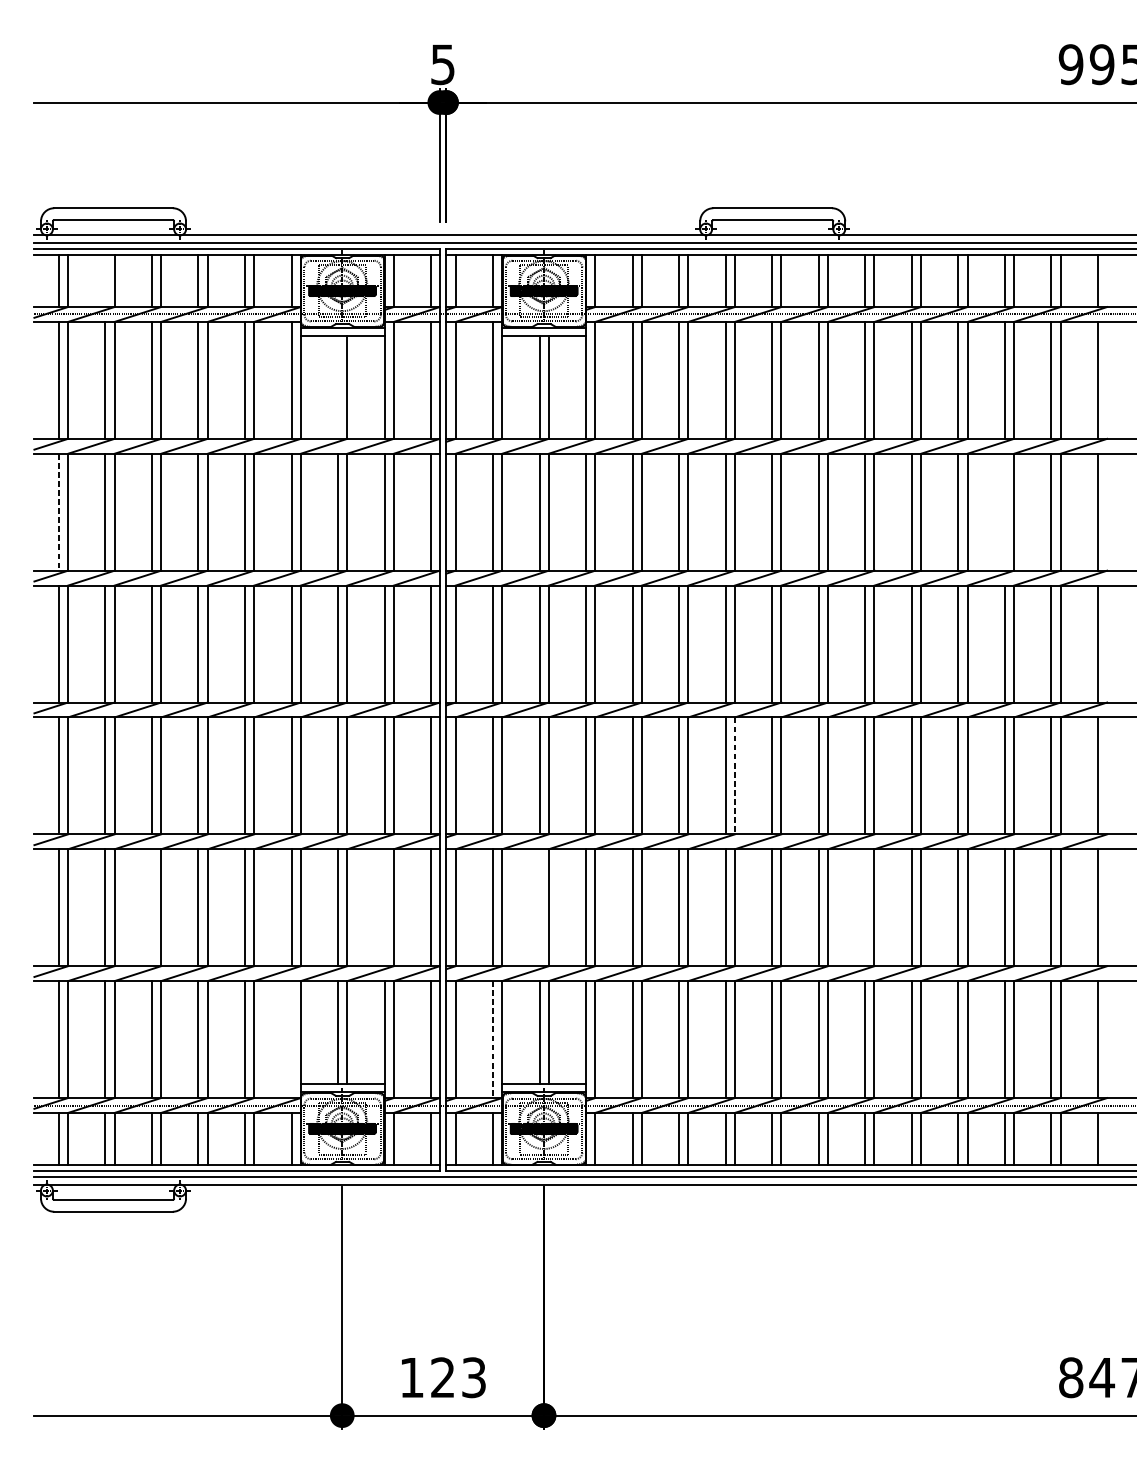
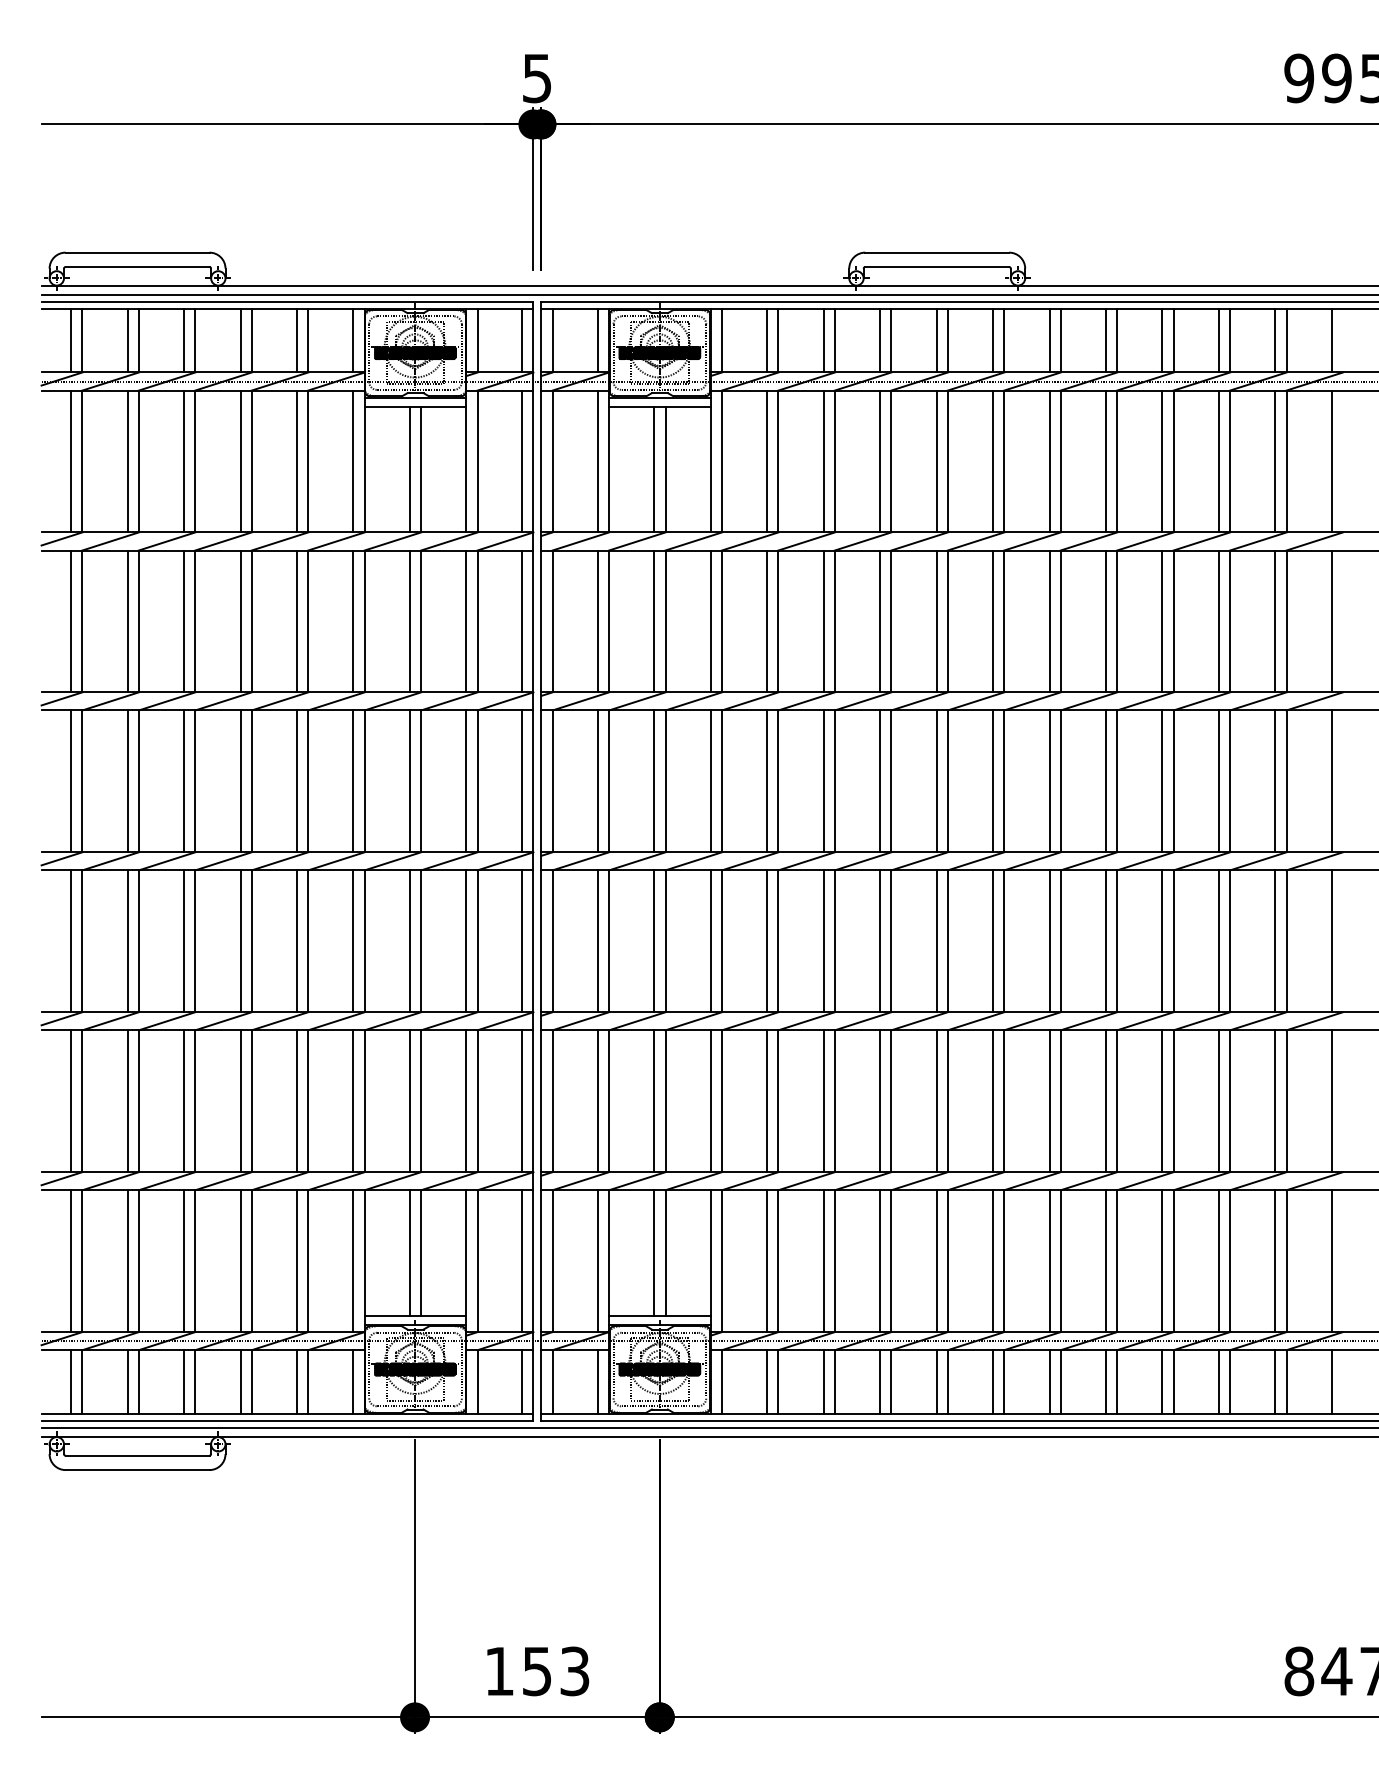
line: (105, 280) -> (127, 340), added
line: (337, 386) -> (409, 469), added
line: (59, 512) -> (71, 621), dashed -> solid
line: (1004, 512) -> (1218, 621), added
line: (735, 776) -> (891, 941), dashed -> solid
line: (152, 907) -> (184, 1101), added
line: (384, 907) -> (466, 1101), added
line: (539, 907) -> (654, 1101), added
line: (865, 907) -> (1049, 1101), added
line: (291, 1039) -> (353, 1261), added
line: (492, 1039) -> (597, 1261), dashed -> solid
text: (442, 1377) -> (536, 1671), 123 -> 153

